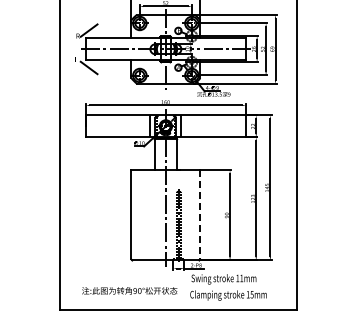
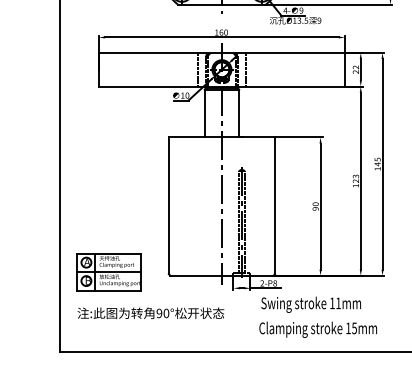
line: (200, 214) -> (275, 205), dashed -> solid
part: (92, 257) -> (109, 271), added
text: (129, 290) -> (150, 312), moved

